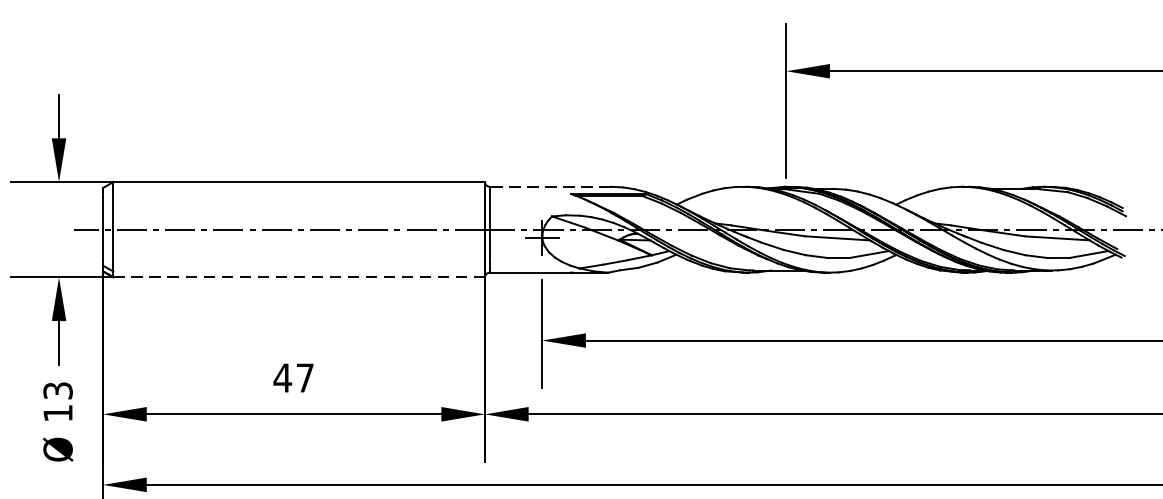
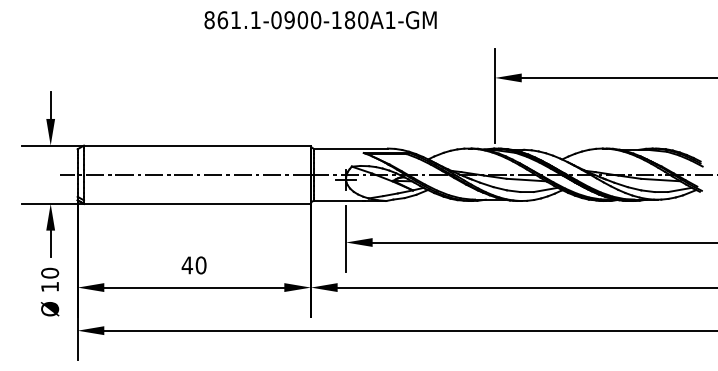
line: (549, 186) -> (350, 148), dashed -> solid
line: (299, 276) -> (197, 203), dashed -> solid
text: (304, 378) -> (200, 265), 47 -> 40
text: (58, 389) -> (50, 272), 13 -> 10

